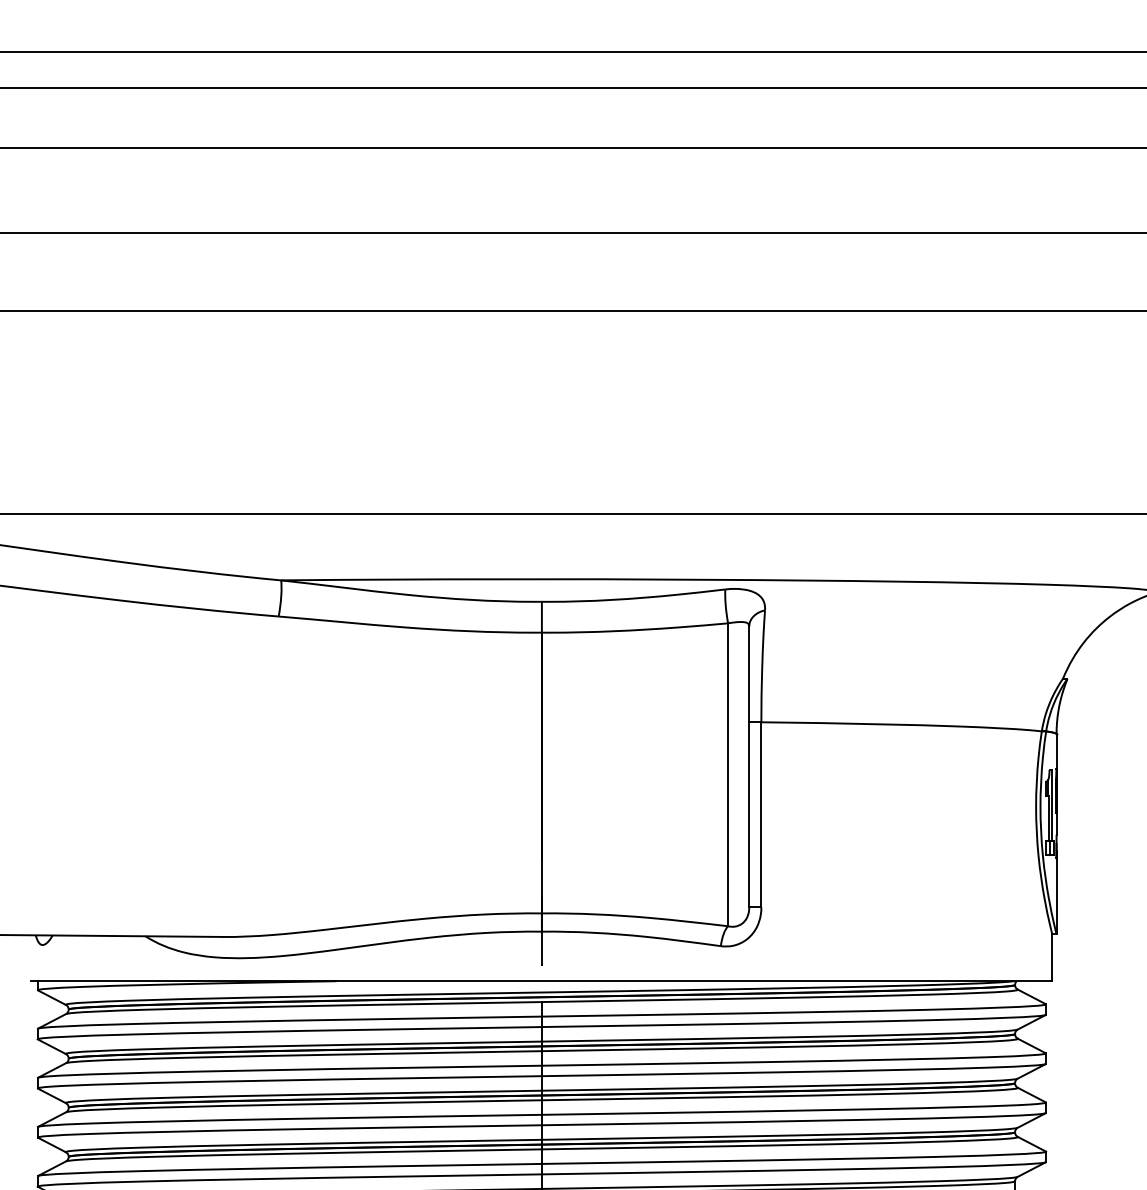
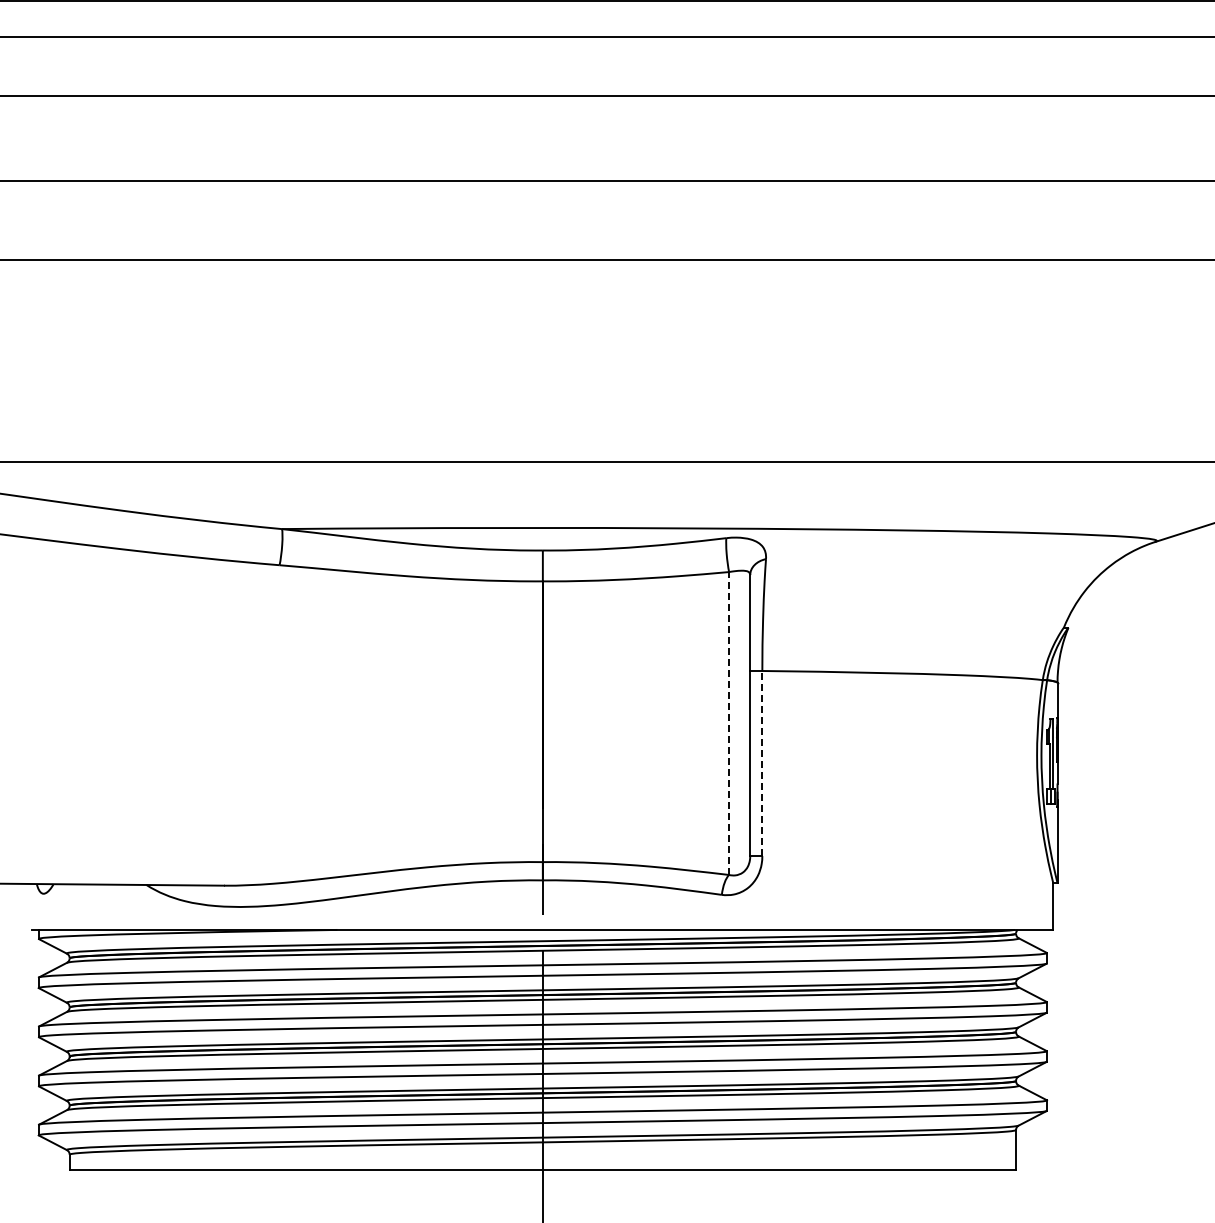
line: (728, 774) -> (729, 723), solid -> dashed
line: (761, 814) -> (762, 763), solid -> dashed

